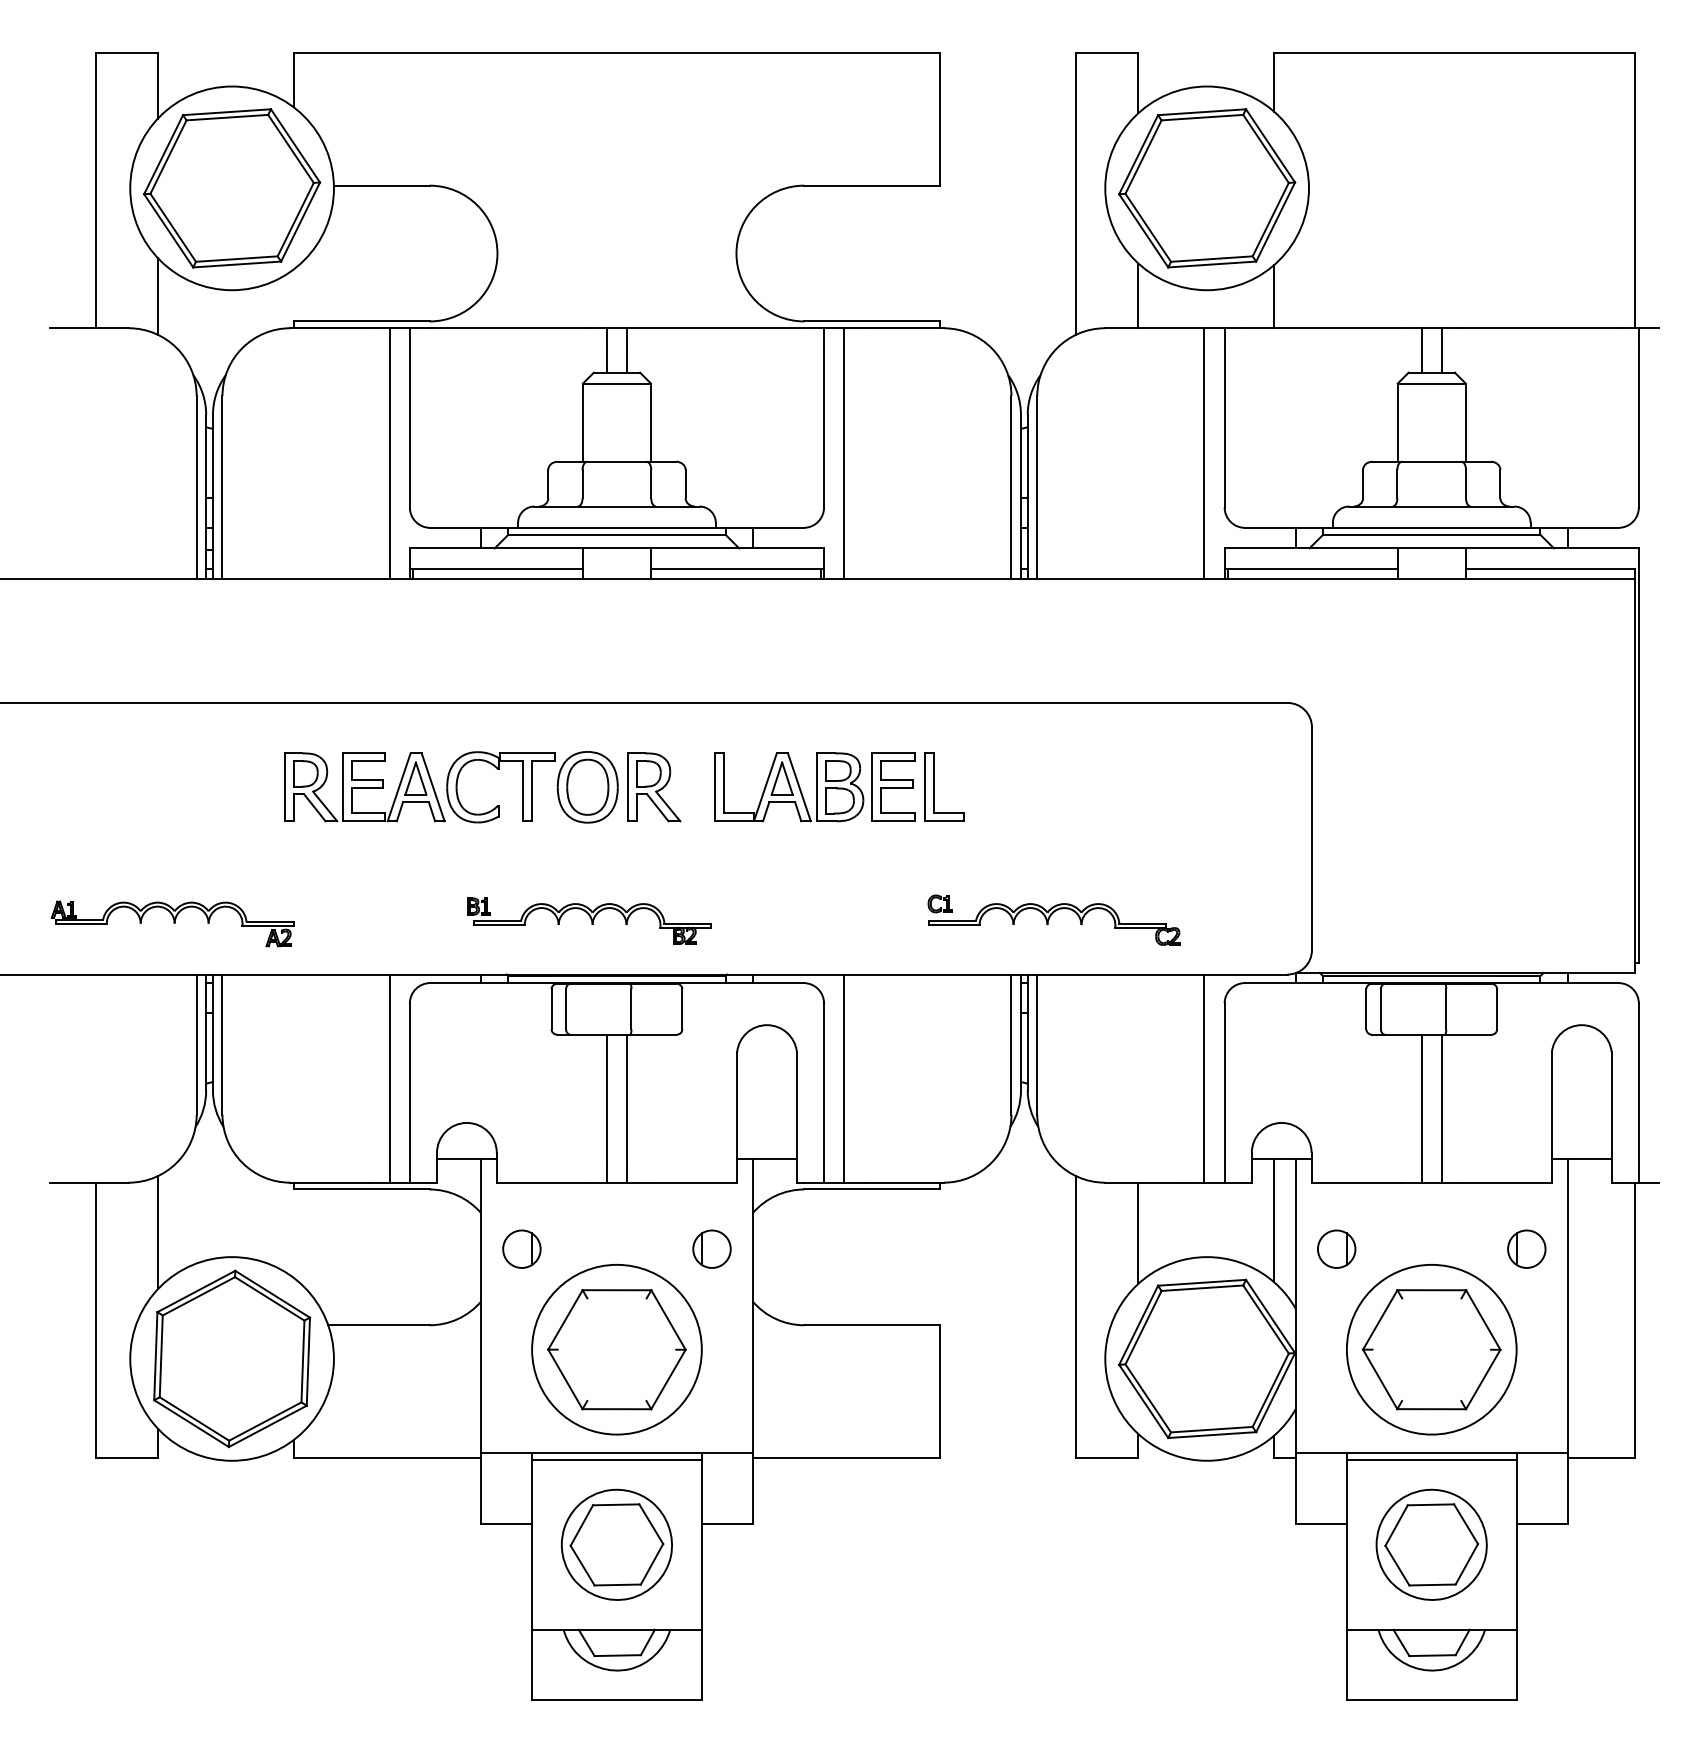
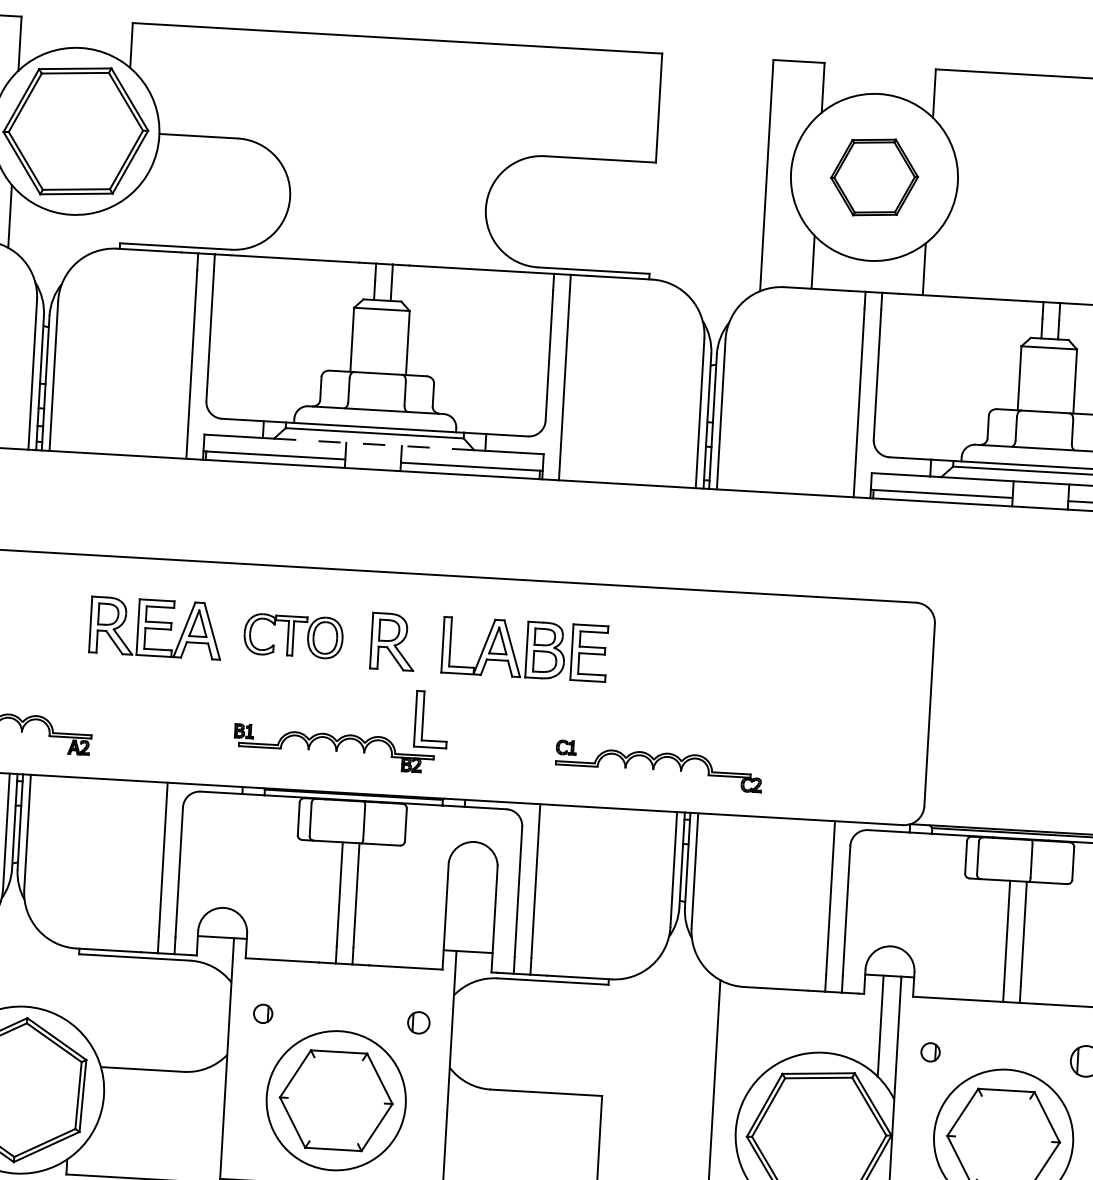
part: (1207, 188) -> (874, 177), size x0.6
line: (617, 548) -> (374, 444), solid -> dashed
part: (934, 786) -> (423, 718), moved
part: (532, 787) -> (293, 636), size x0.7
part: (1053, 919) -> (658, 765), moved
line: (1138, 1232) -> (768, 1029), removed
part: (521, 1248) -> (262, 1013), size x0.6
part: (711, 1248) -> (418, 1022), size x0.7
part: (1336, 1248) -> (930, 1051), size x0.6

